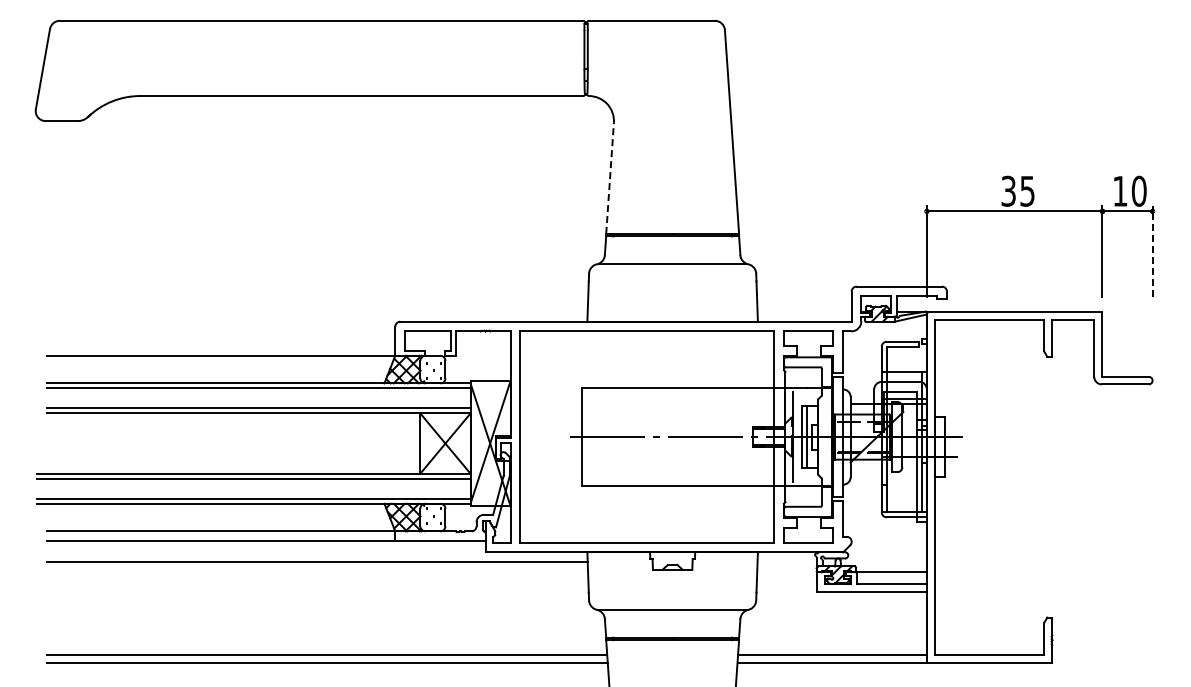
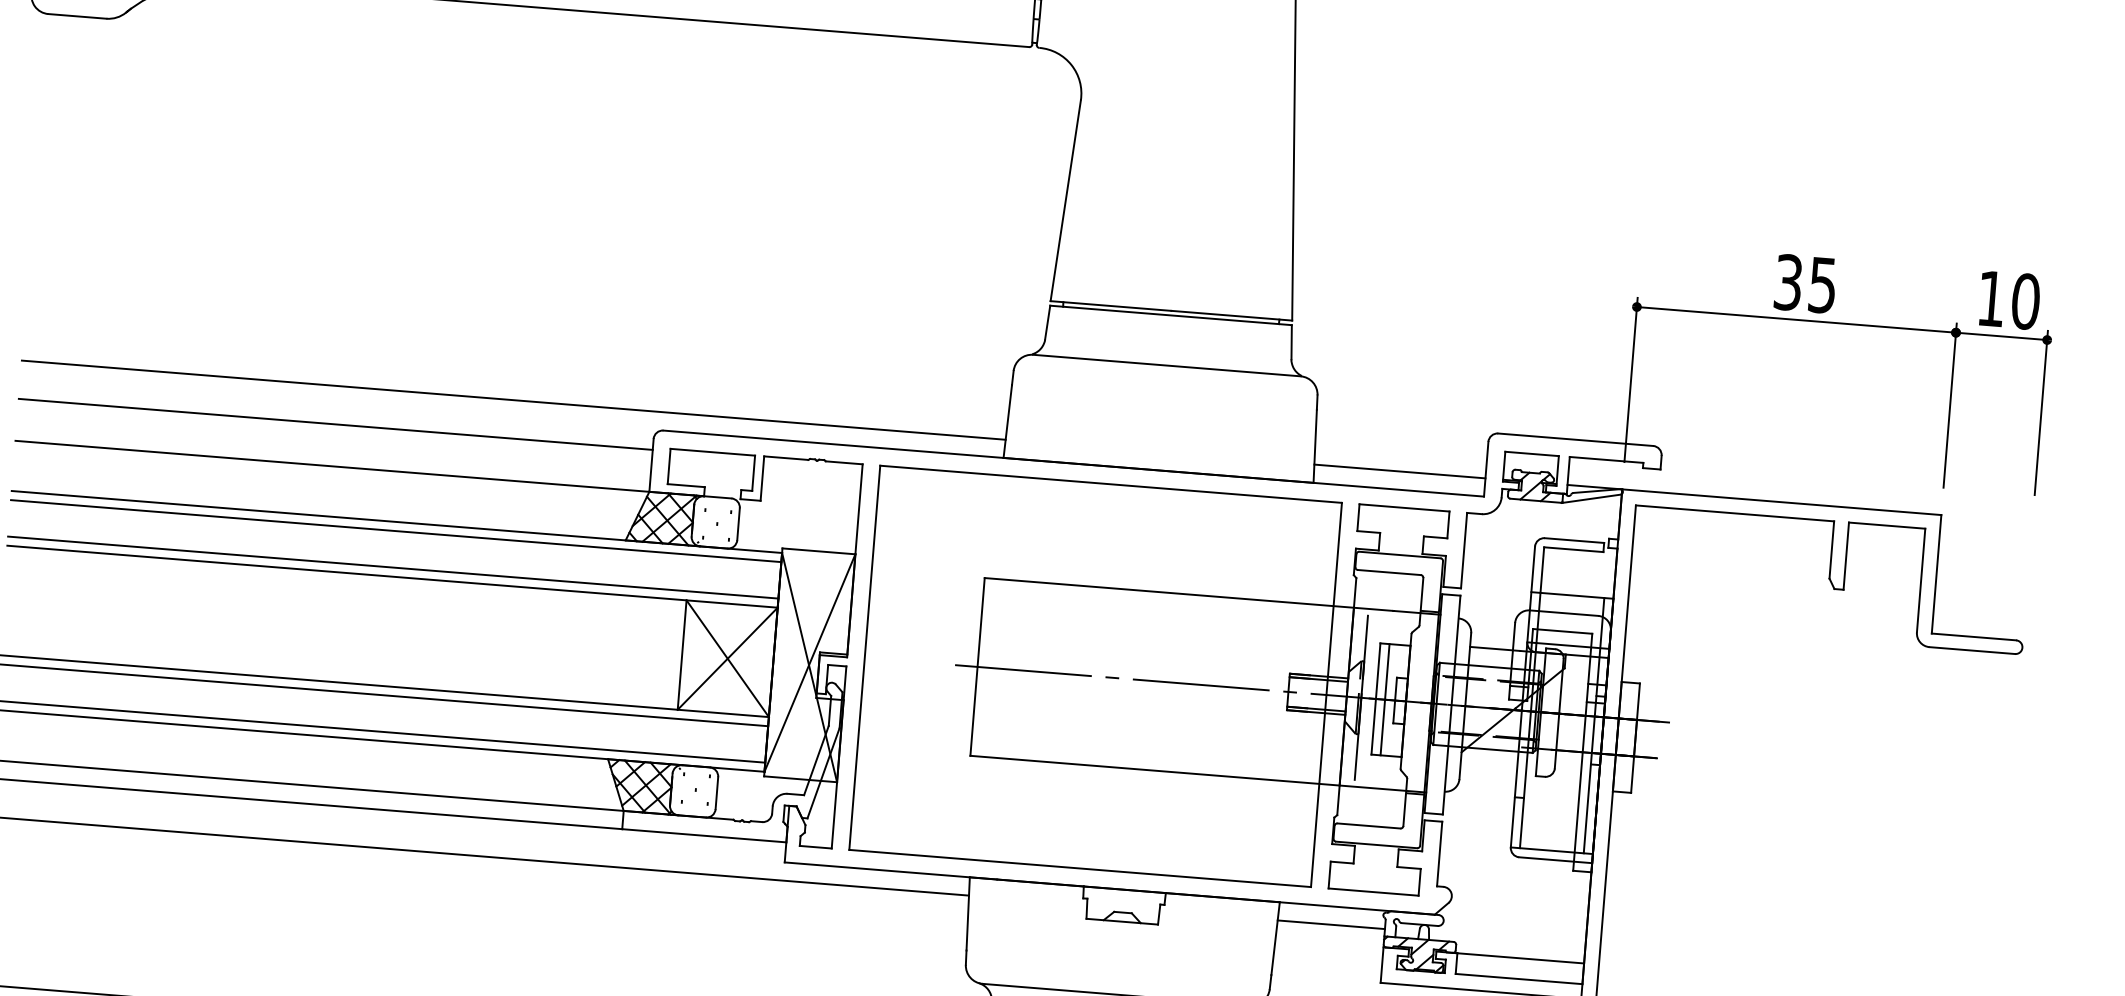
line: (610, 178) -> (1066, 200), dashed -> solid
line: (1152, 251) -> (2041, 412), dashed -> solid
line: (316, 311) -> (512, 399), added
line: (804, 311) -> (1399, 471), added
line: (220, 332) -> (335, 423), added
line: (786, 562) -> (1330, 924), added

